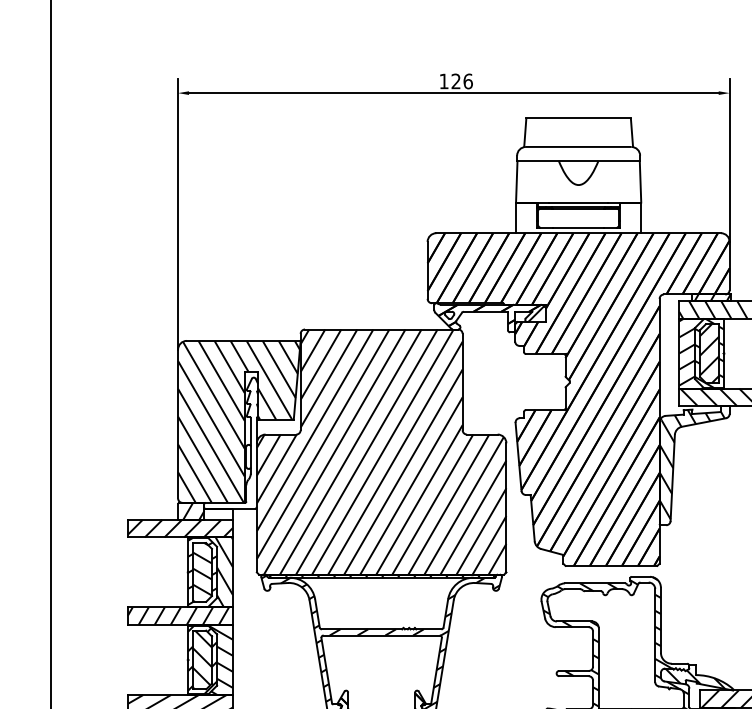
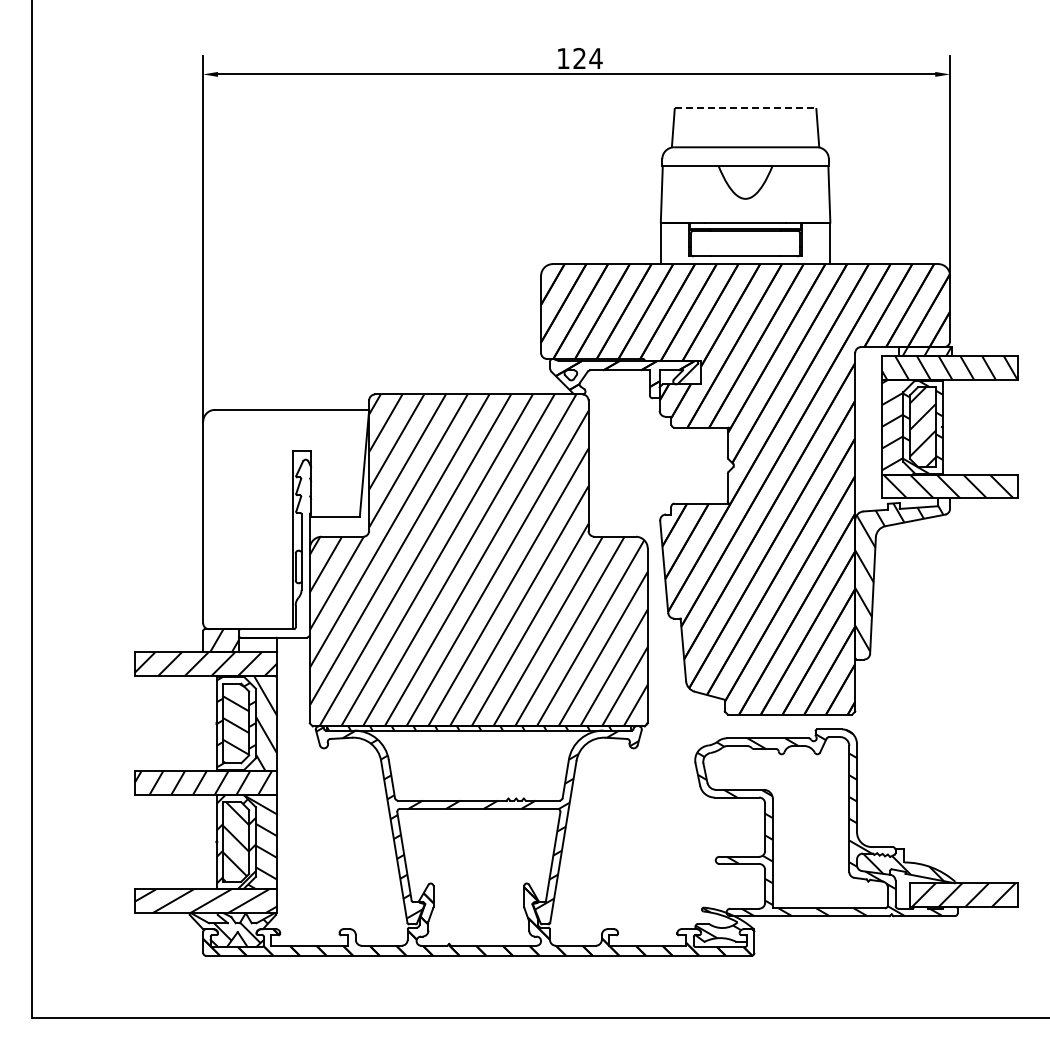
text: (467, 81) -> (595, 58), 126 -> 124
line: (578, 118) -> (745, 108), solid -> dashed
hatch: (238, 421) -> (285, 519), removed

